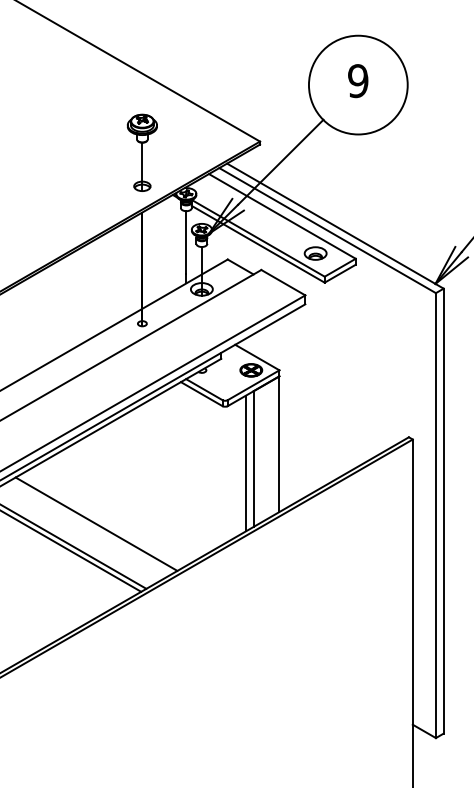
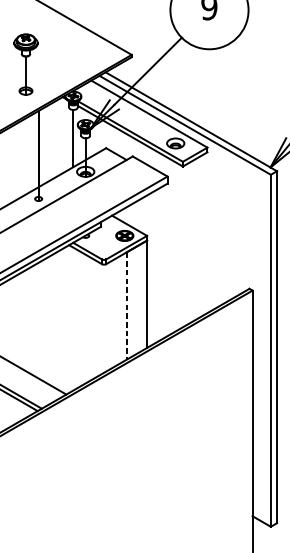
part: (141, 152) -> (25, 64), moved
line: (253, 459) -> (126, 306), solid -> dashed
line: (245, 463) -> (120, 309), removed

